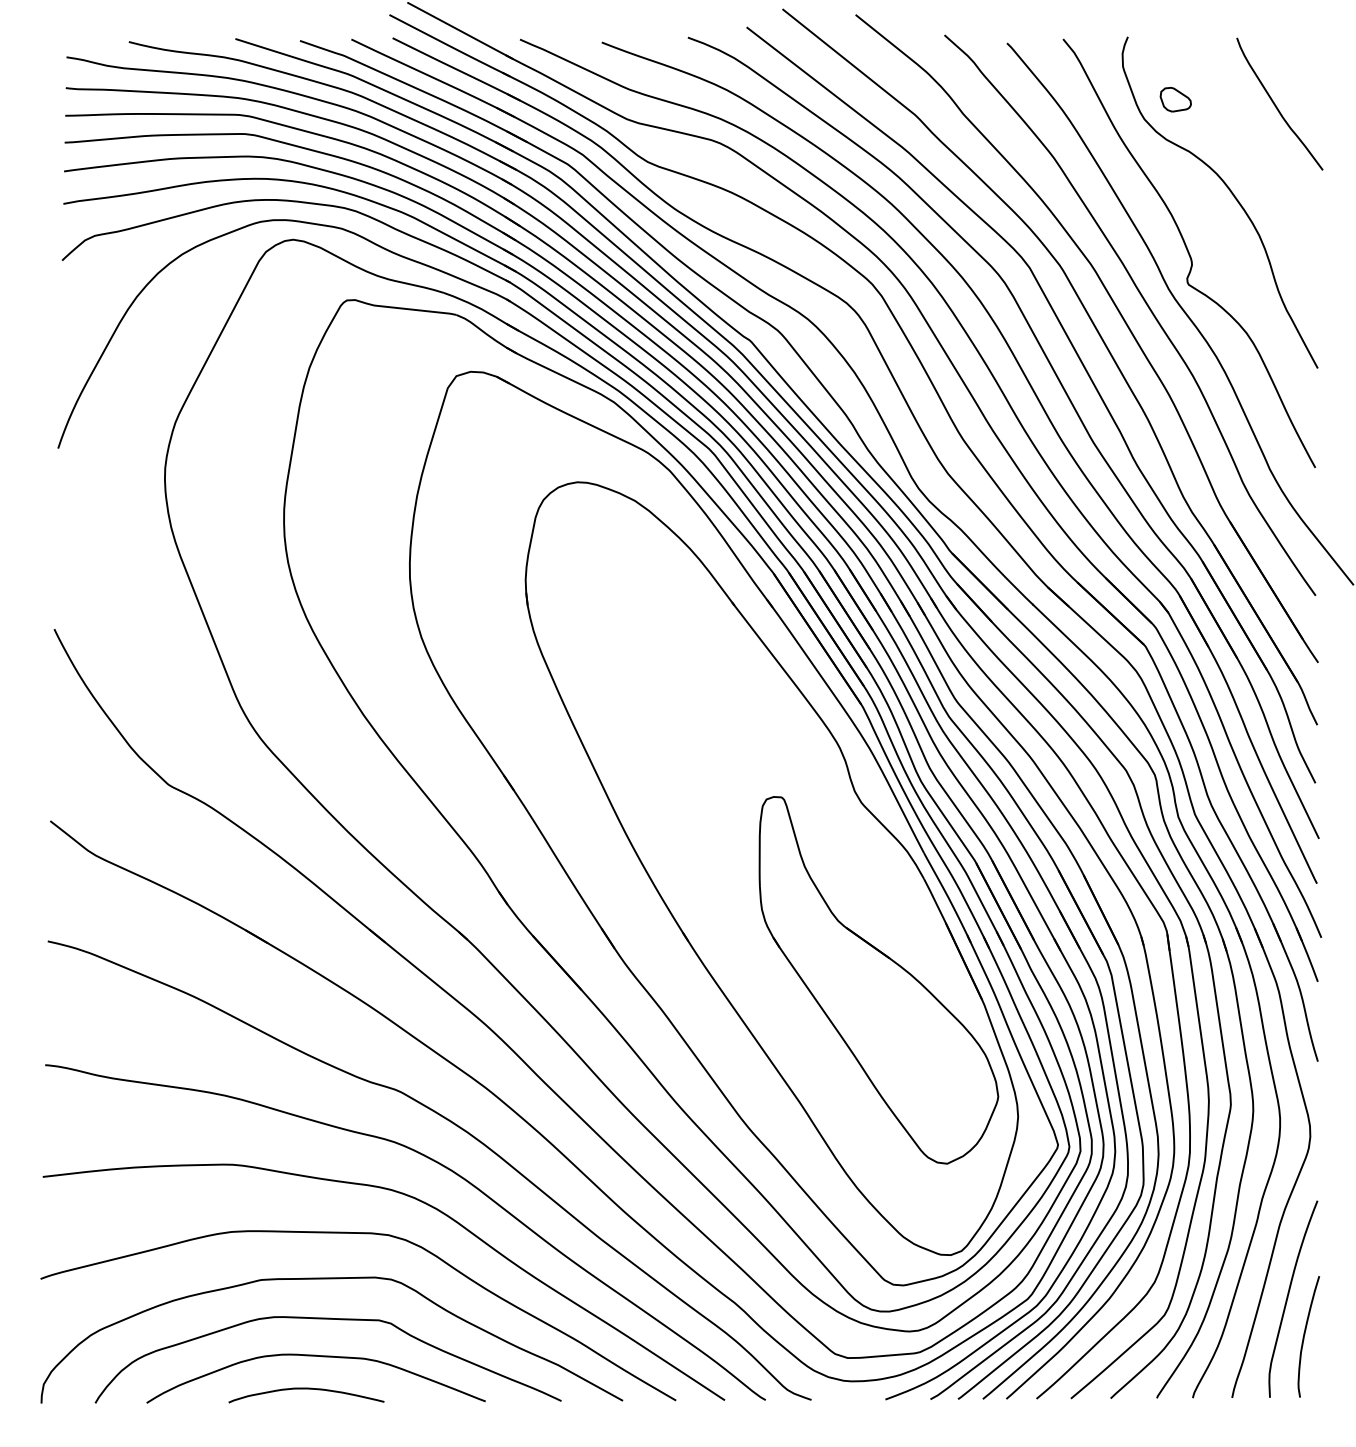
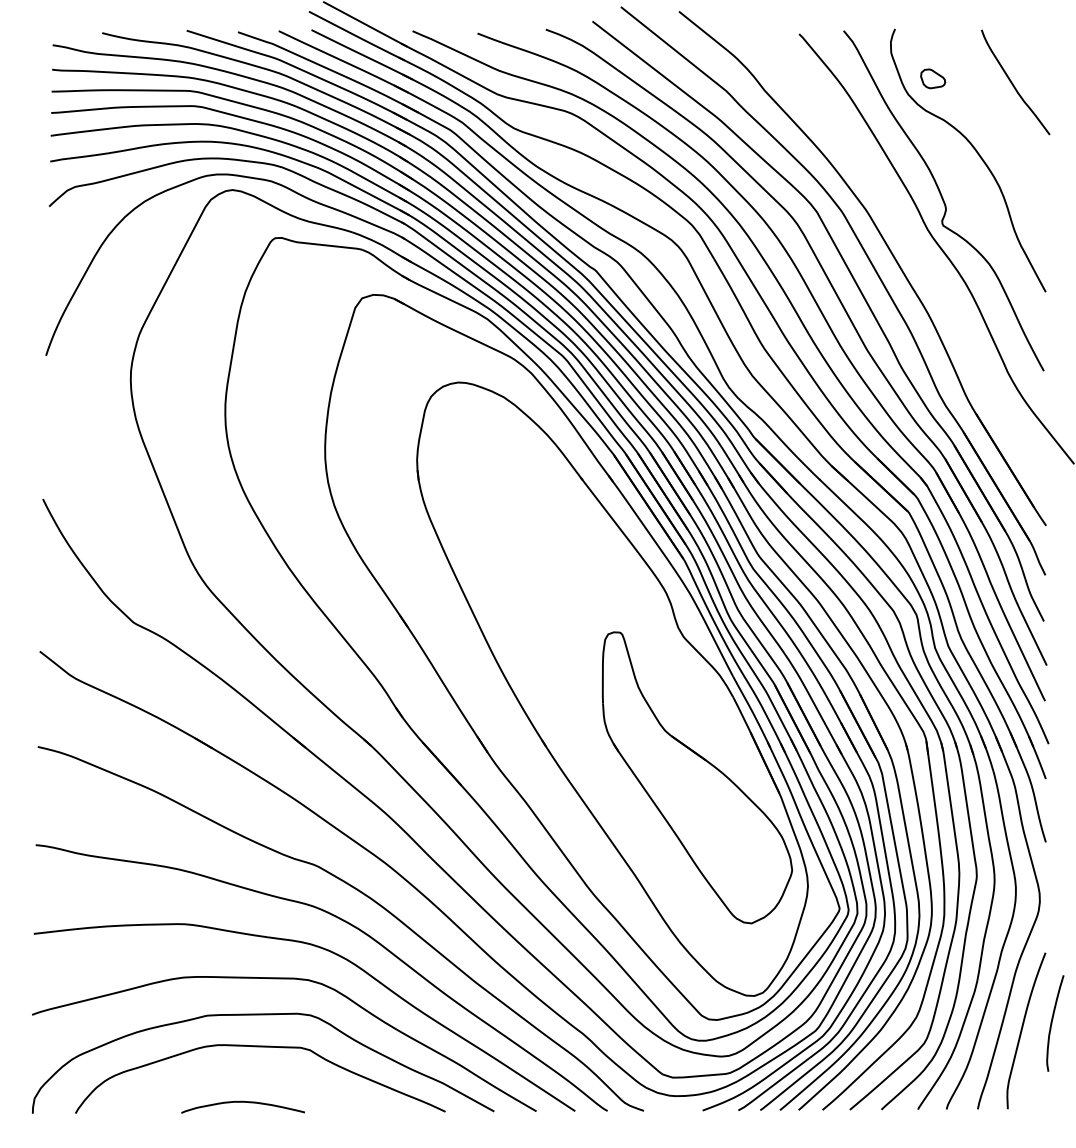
curve: (1146, 305) -> (909, 242), removed
curve: (1305, 1334) -> (1052, 1021), moved
curve: (315, 1356) -> (250, 1076), removed

